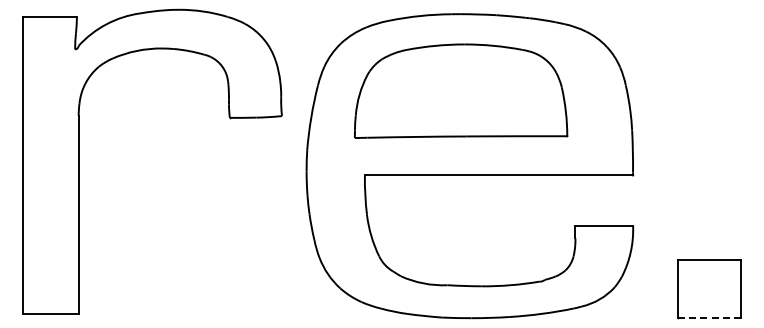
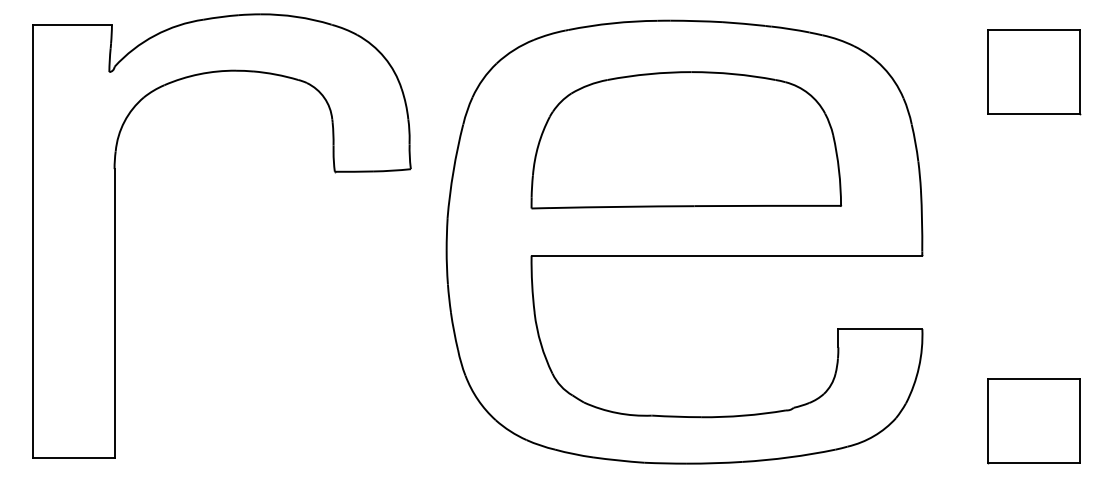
part: (709, 49) -> (1033, 72), added
part: (461, 90) -> (686, 139), moved
line: (709, 317) -> (1033, 462), dashed -> solid

